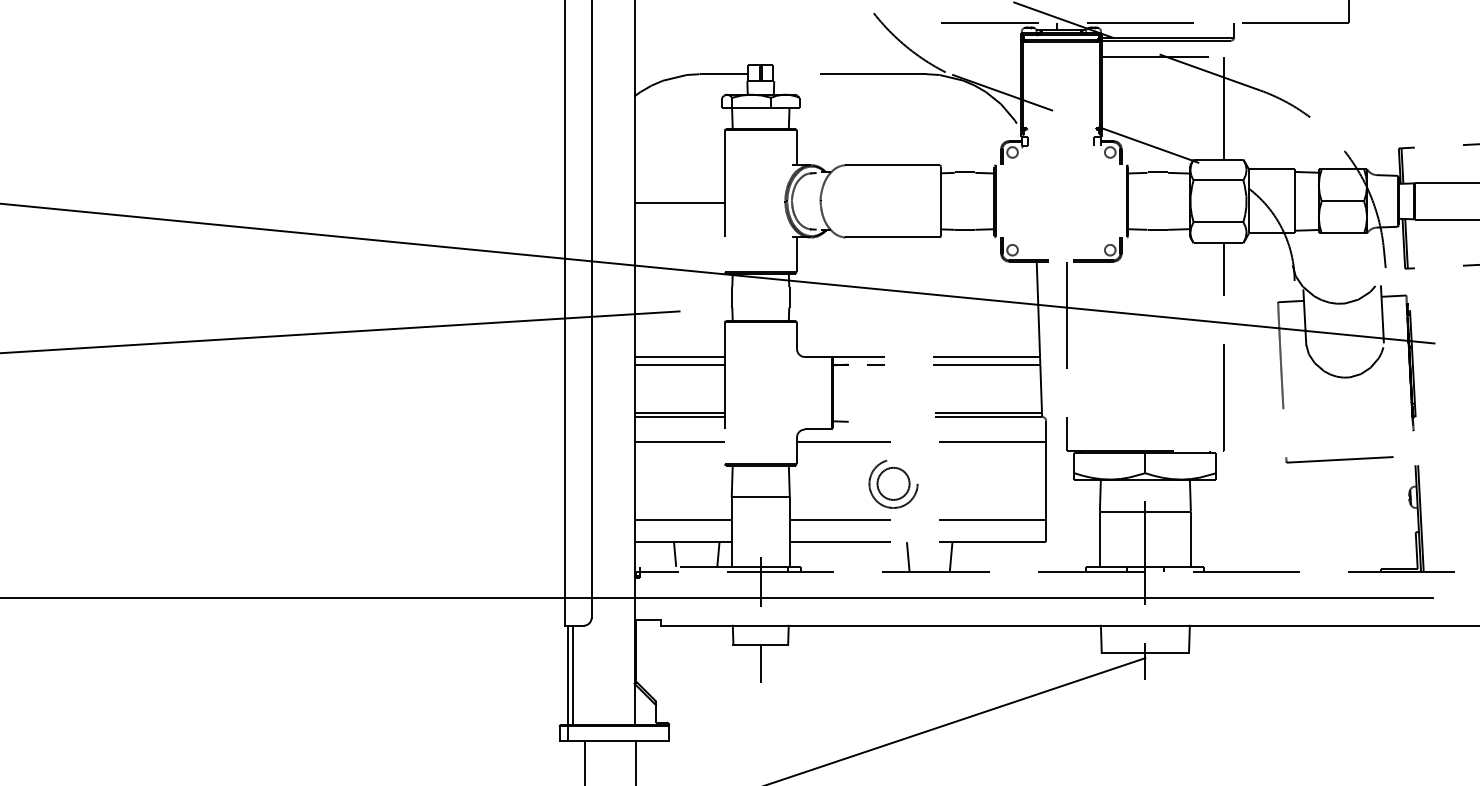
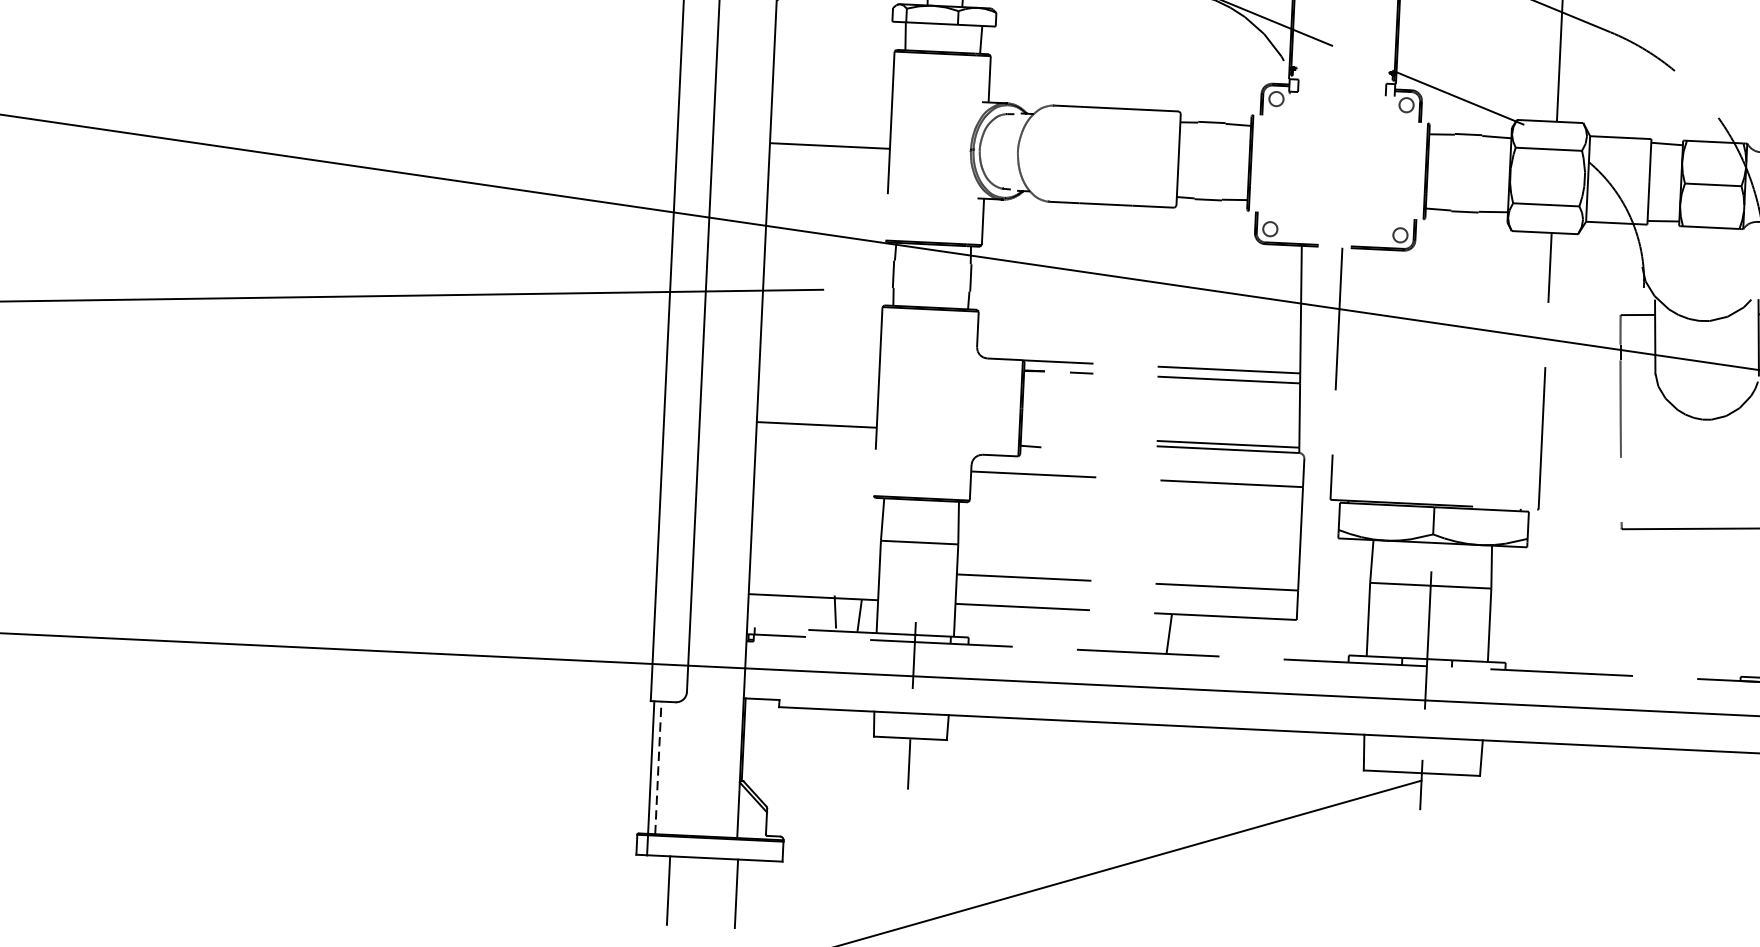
line: (679, 357) -> (820, 351), removed
line: (679, 364) -> (819, 360), removed
line: (679, 416) -> (816, 429), removed
line: (679, 442) -> (814, 464), removed
part: (893, 483) -> (1097, 532), removed
line: (682, 520) -> (813, 568), removed
line: (675, 554) -> (835, 612), moved
line: (907, 557) -> (1111, 631), removed
line: (572, 675) -> (657, 767), solid -> dashed

